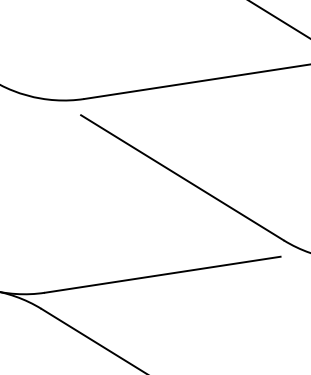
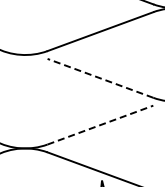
line: (180, 177) -> (99, 78), solid -> dashed
line: (163, 273) -> (100, 124), solid -> dashed

